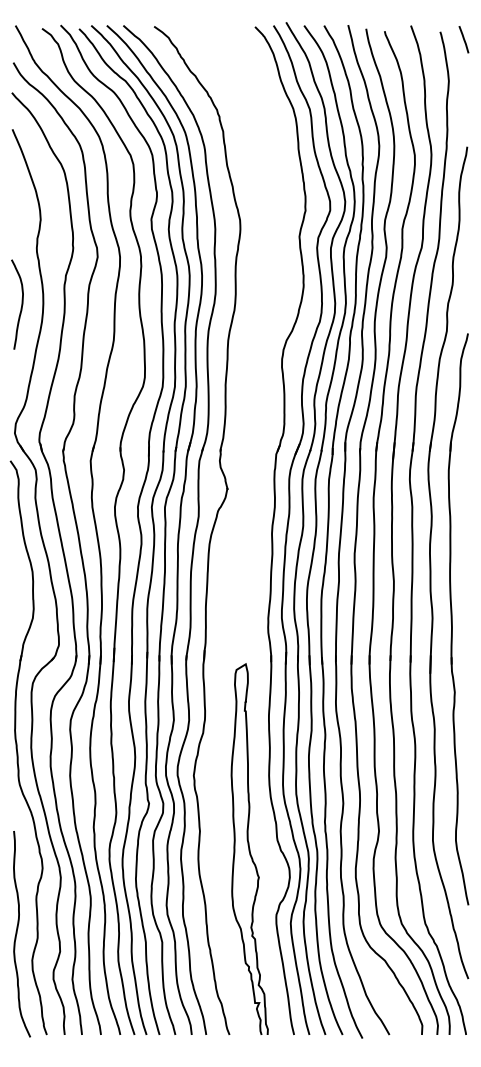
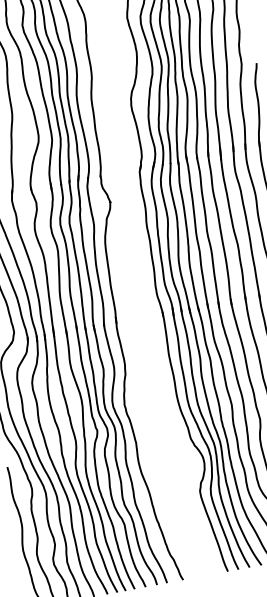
curve: (249, 848) -> (172, 448), removed

